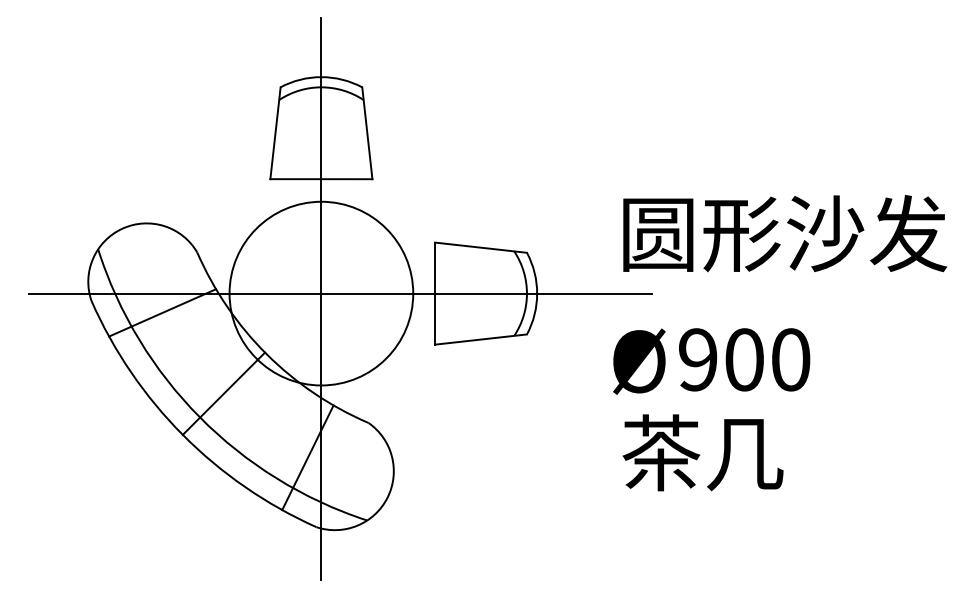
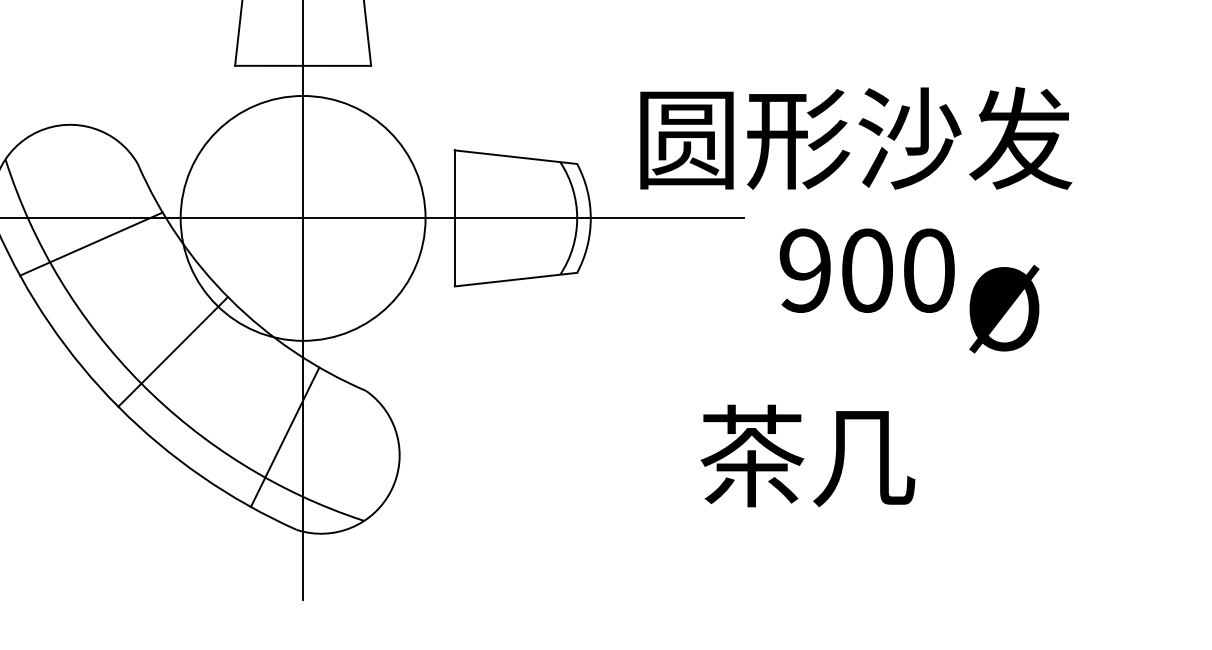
text: (785, 233) -> (856, 138), moved
text: (744, 359) -> (867, 270), moved
text: (639, 361) -> (1004, 308), moved
text: (702, 452) -> (807, 455), moved

